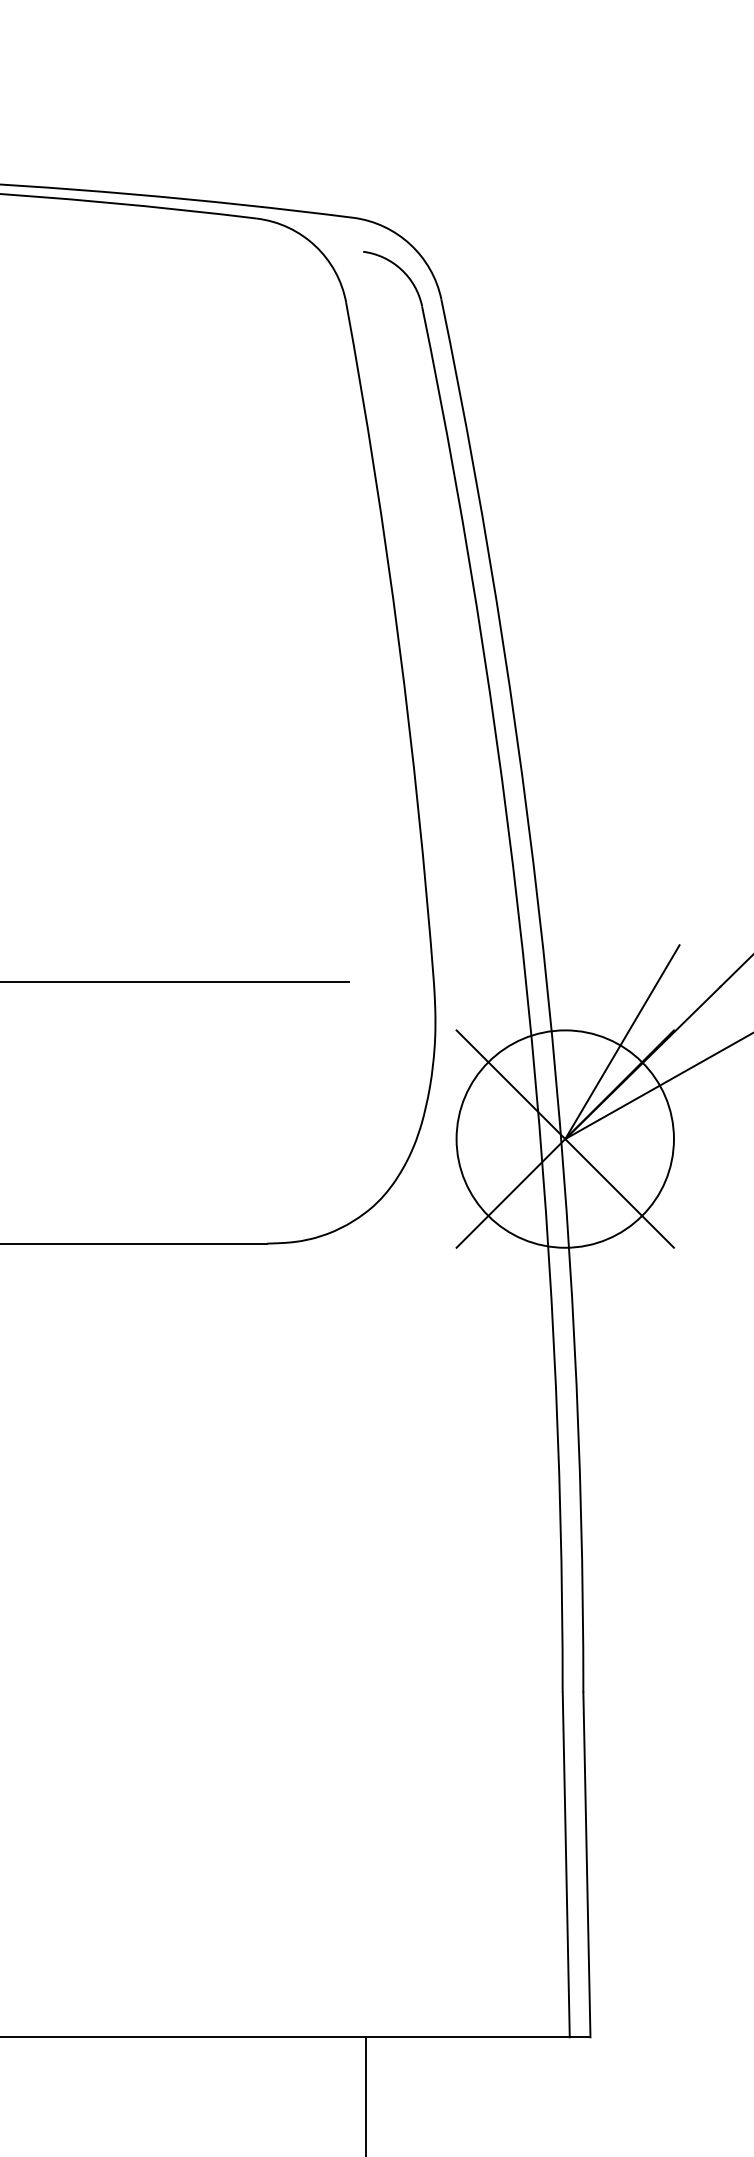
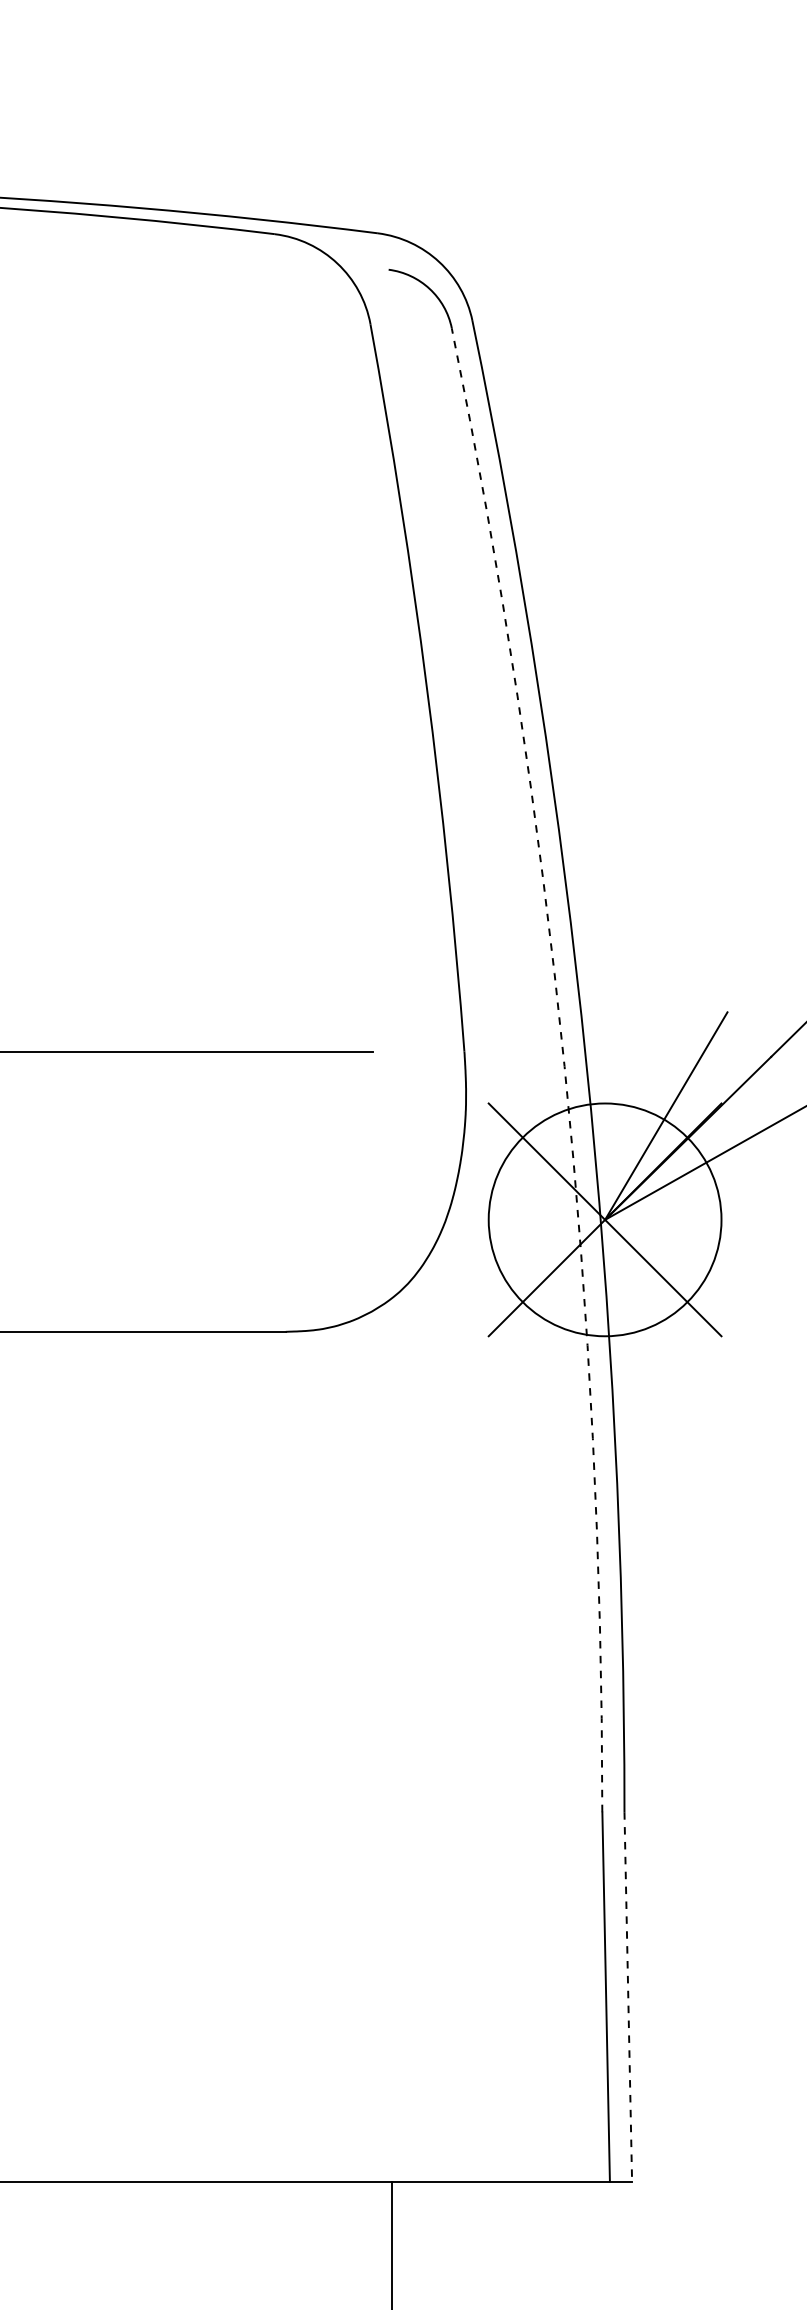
arc: (527, 995) -> (564, 1066), solid -> dashed
line: (586, 1864) -> (627, 1996), solid -> dashed

